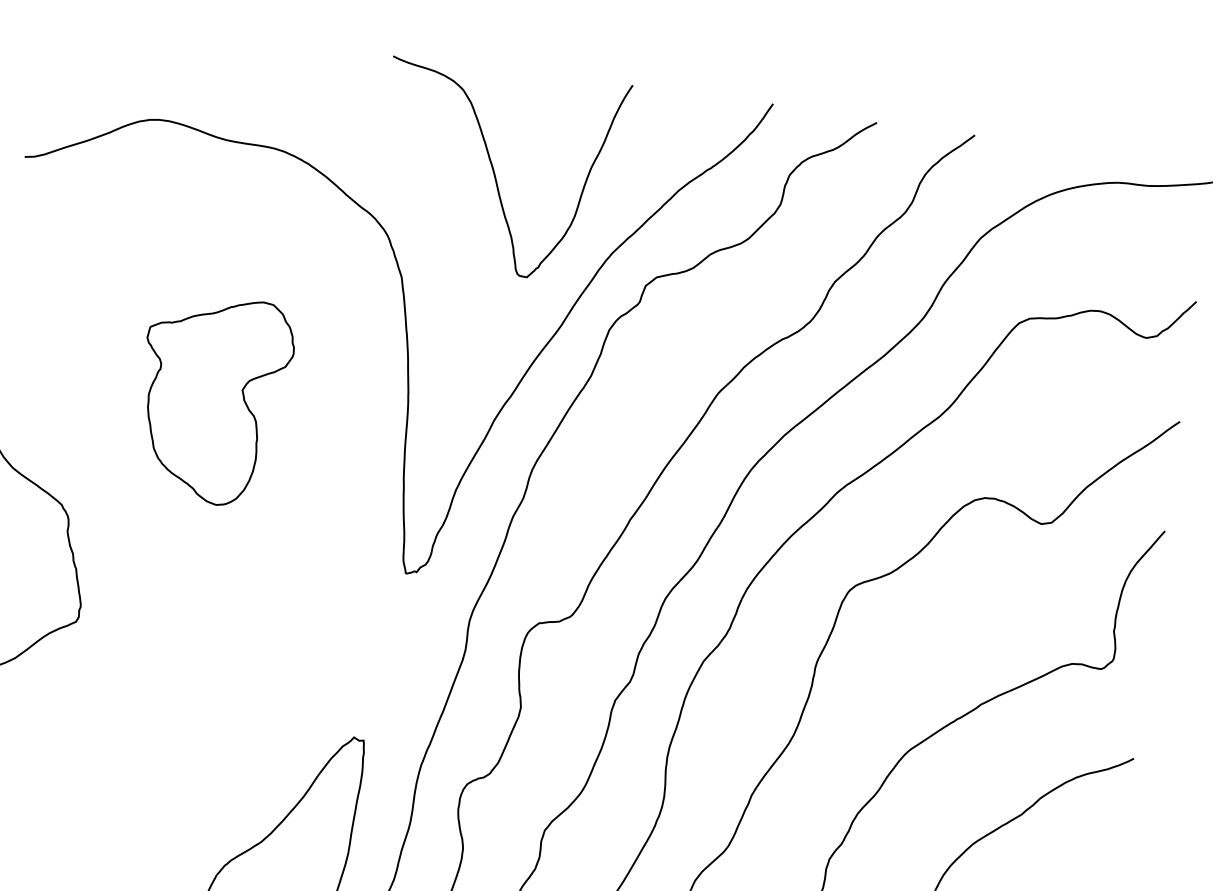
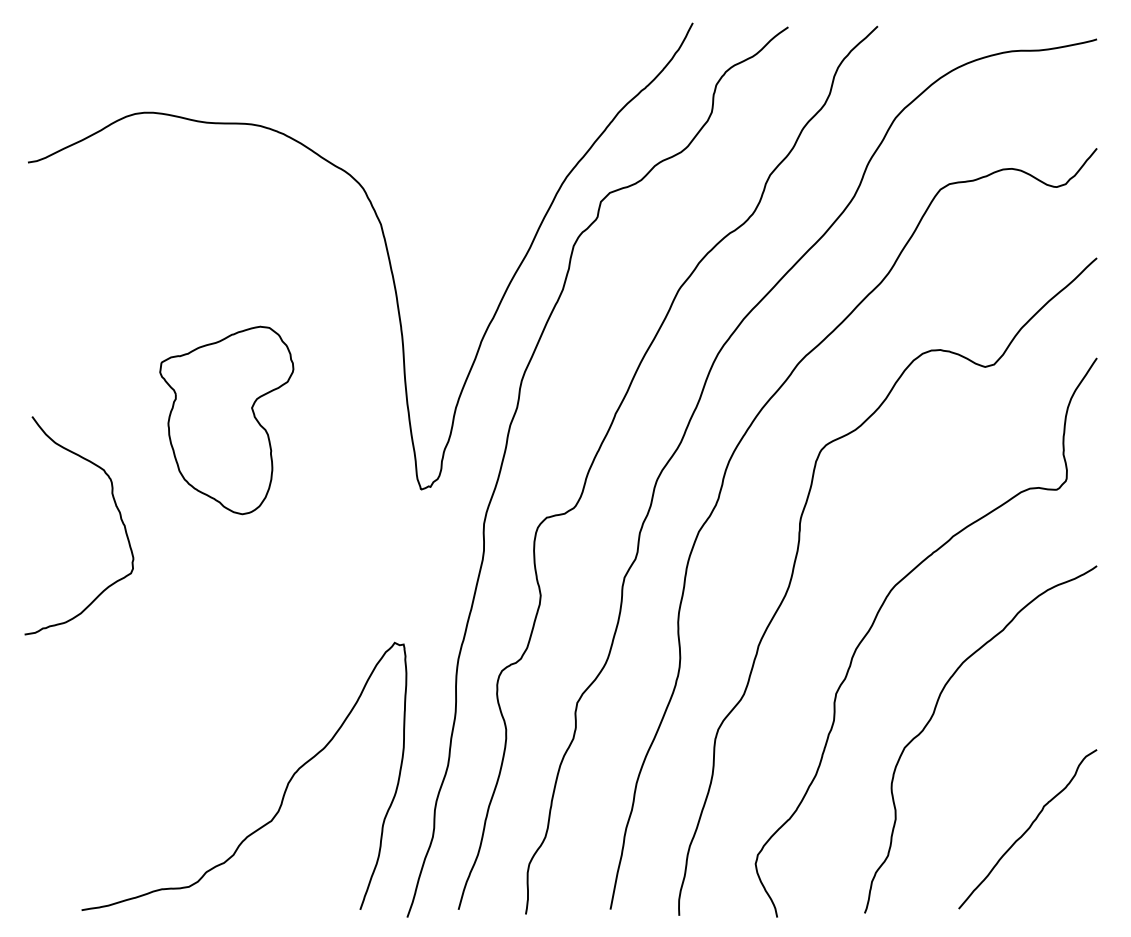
curve: (494, 171) -> (451, 117), removed
part: (212, 399) -> (226, 420), moved

